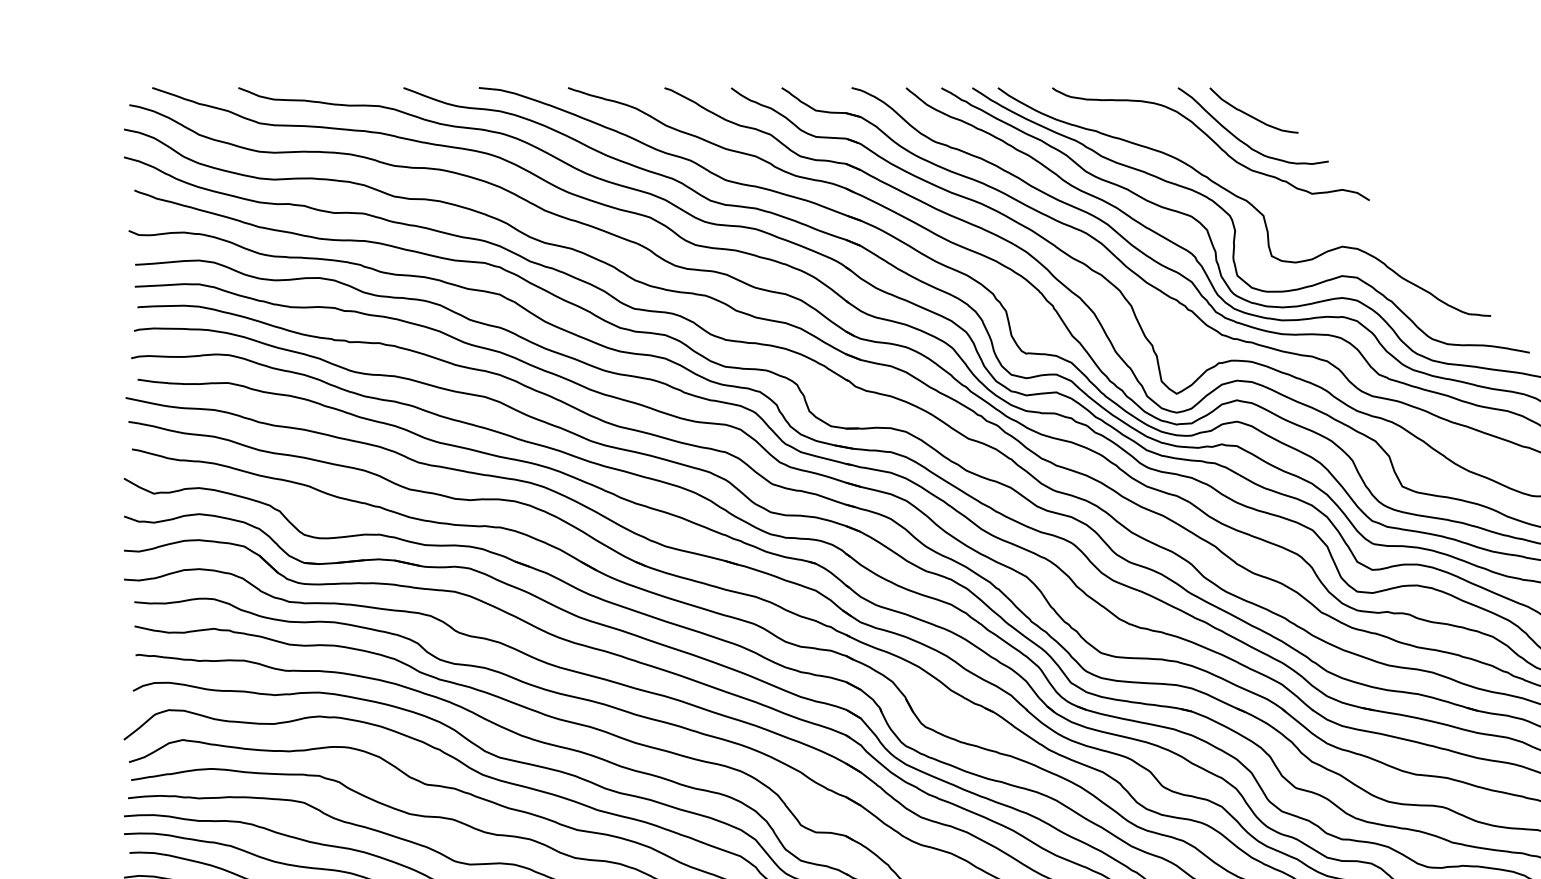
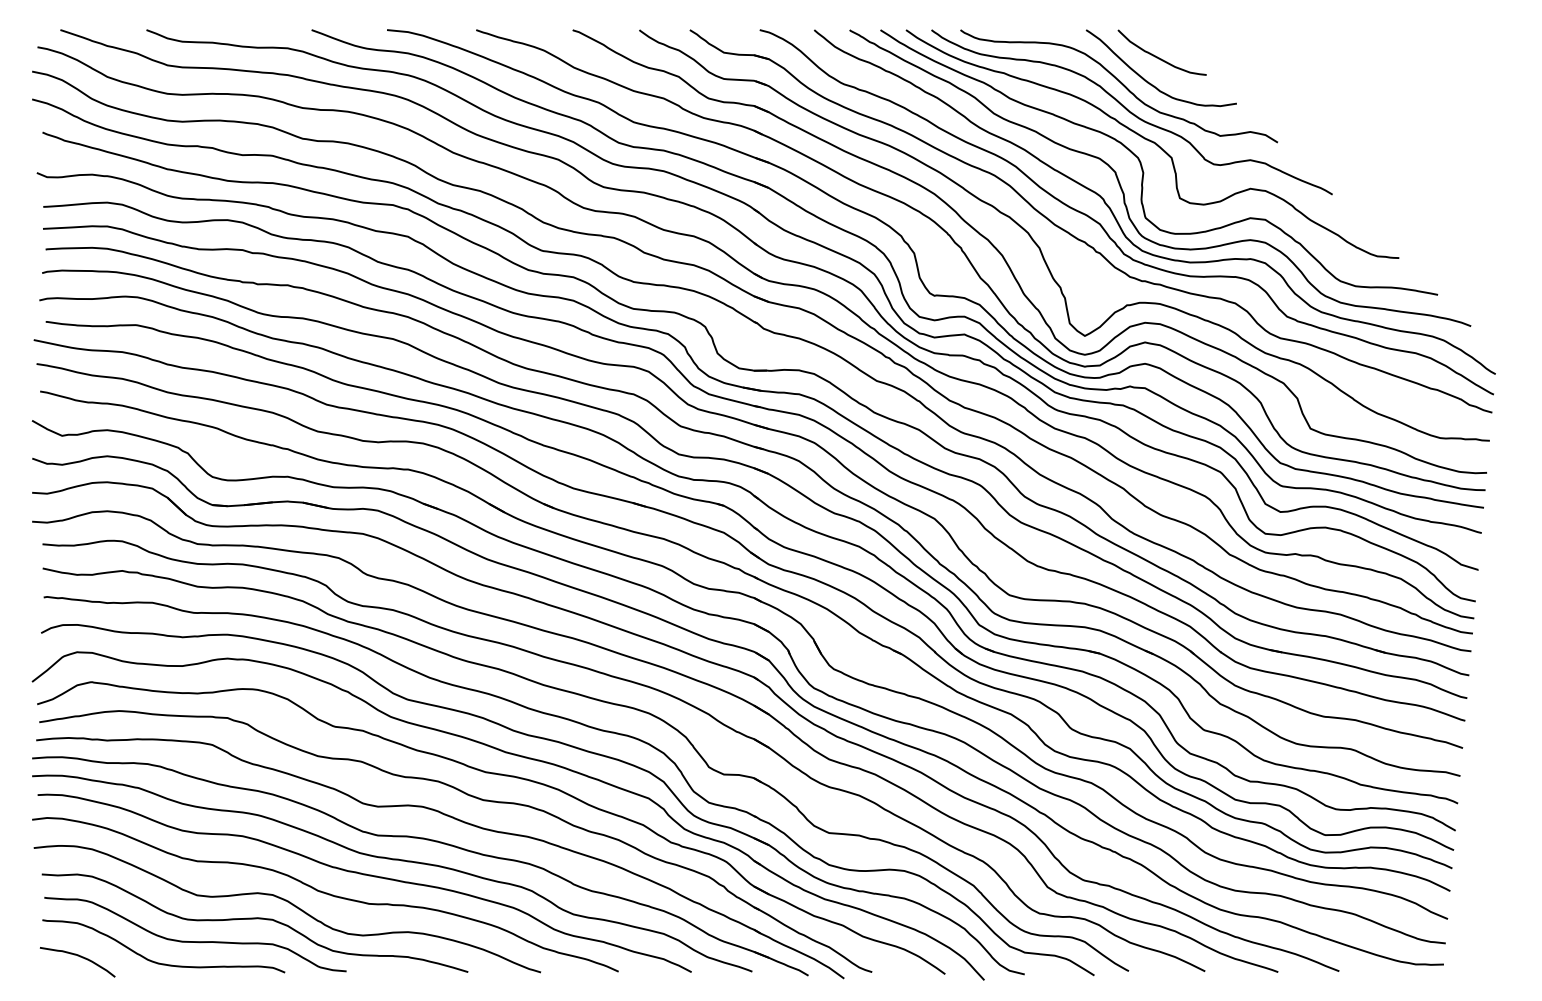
curve: (1223, 170) -> (1131, 112), added

